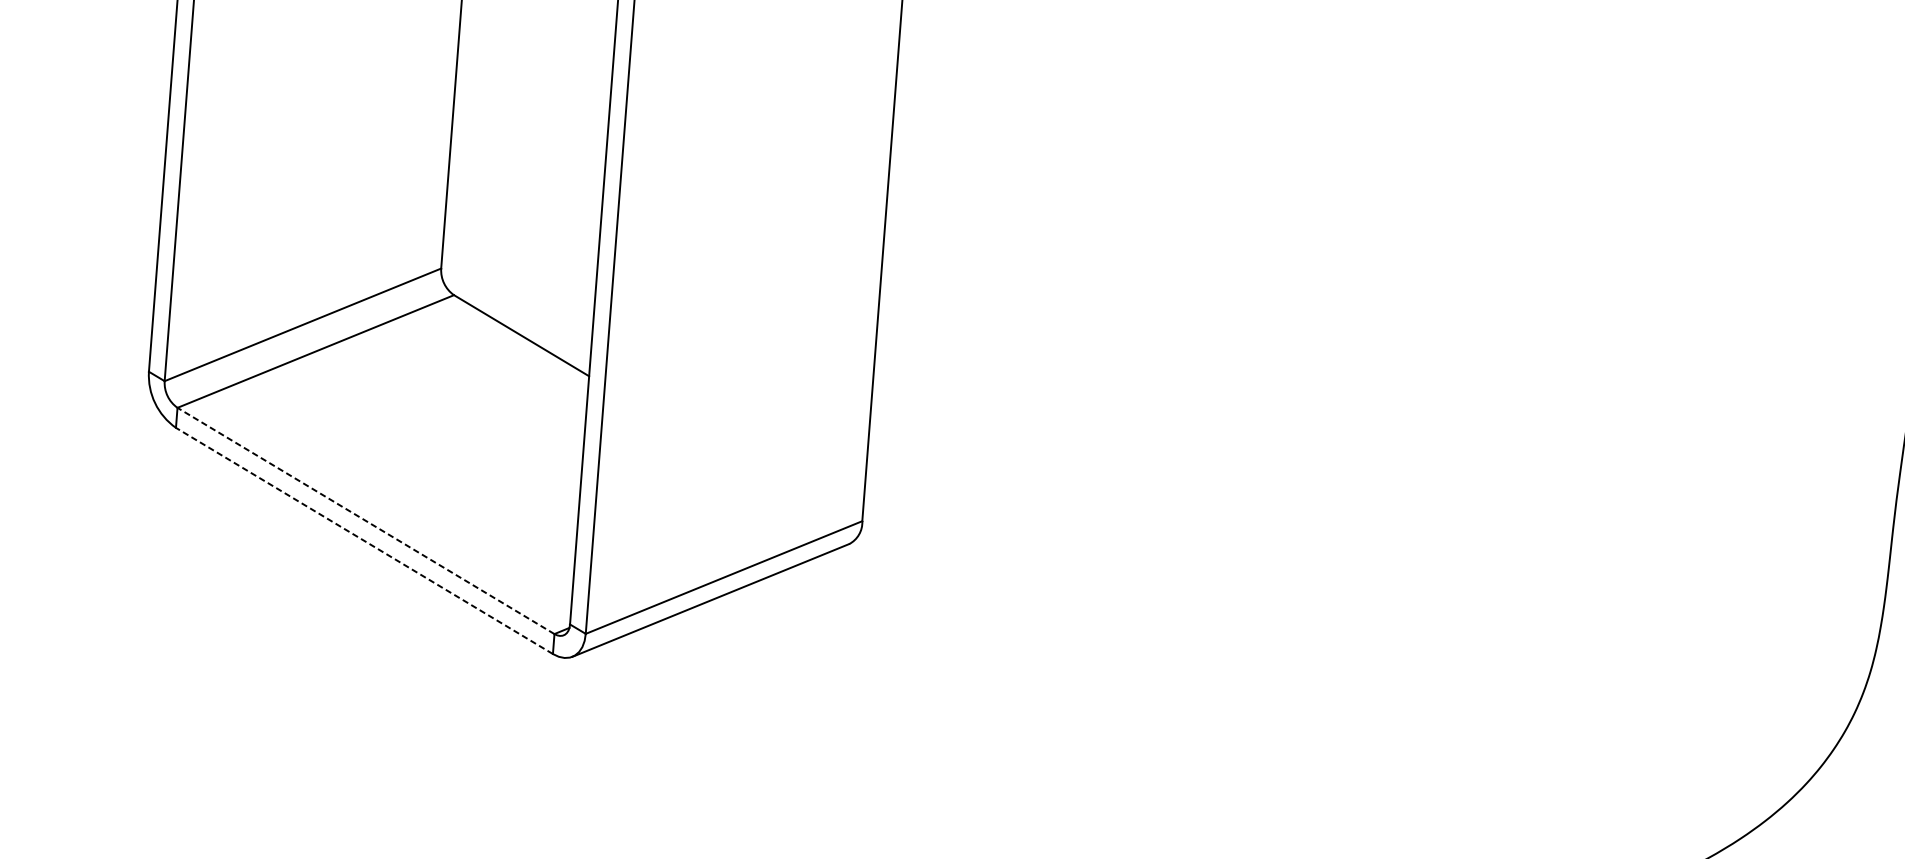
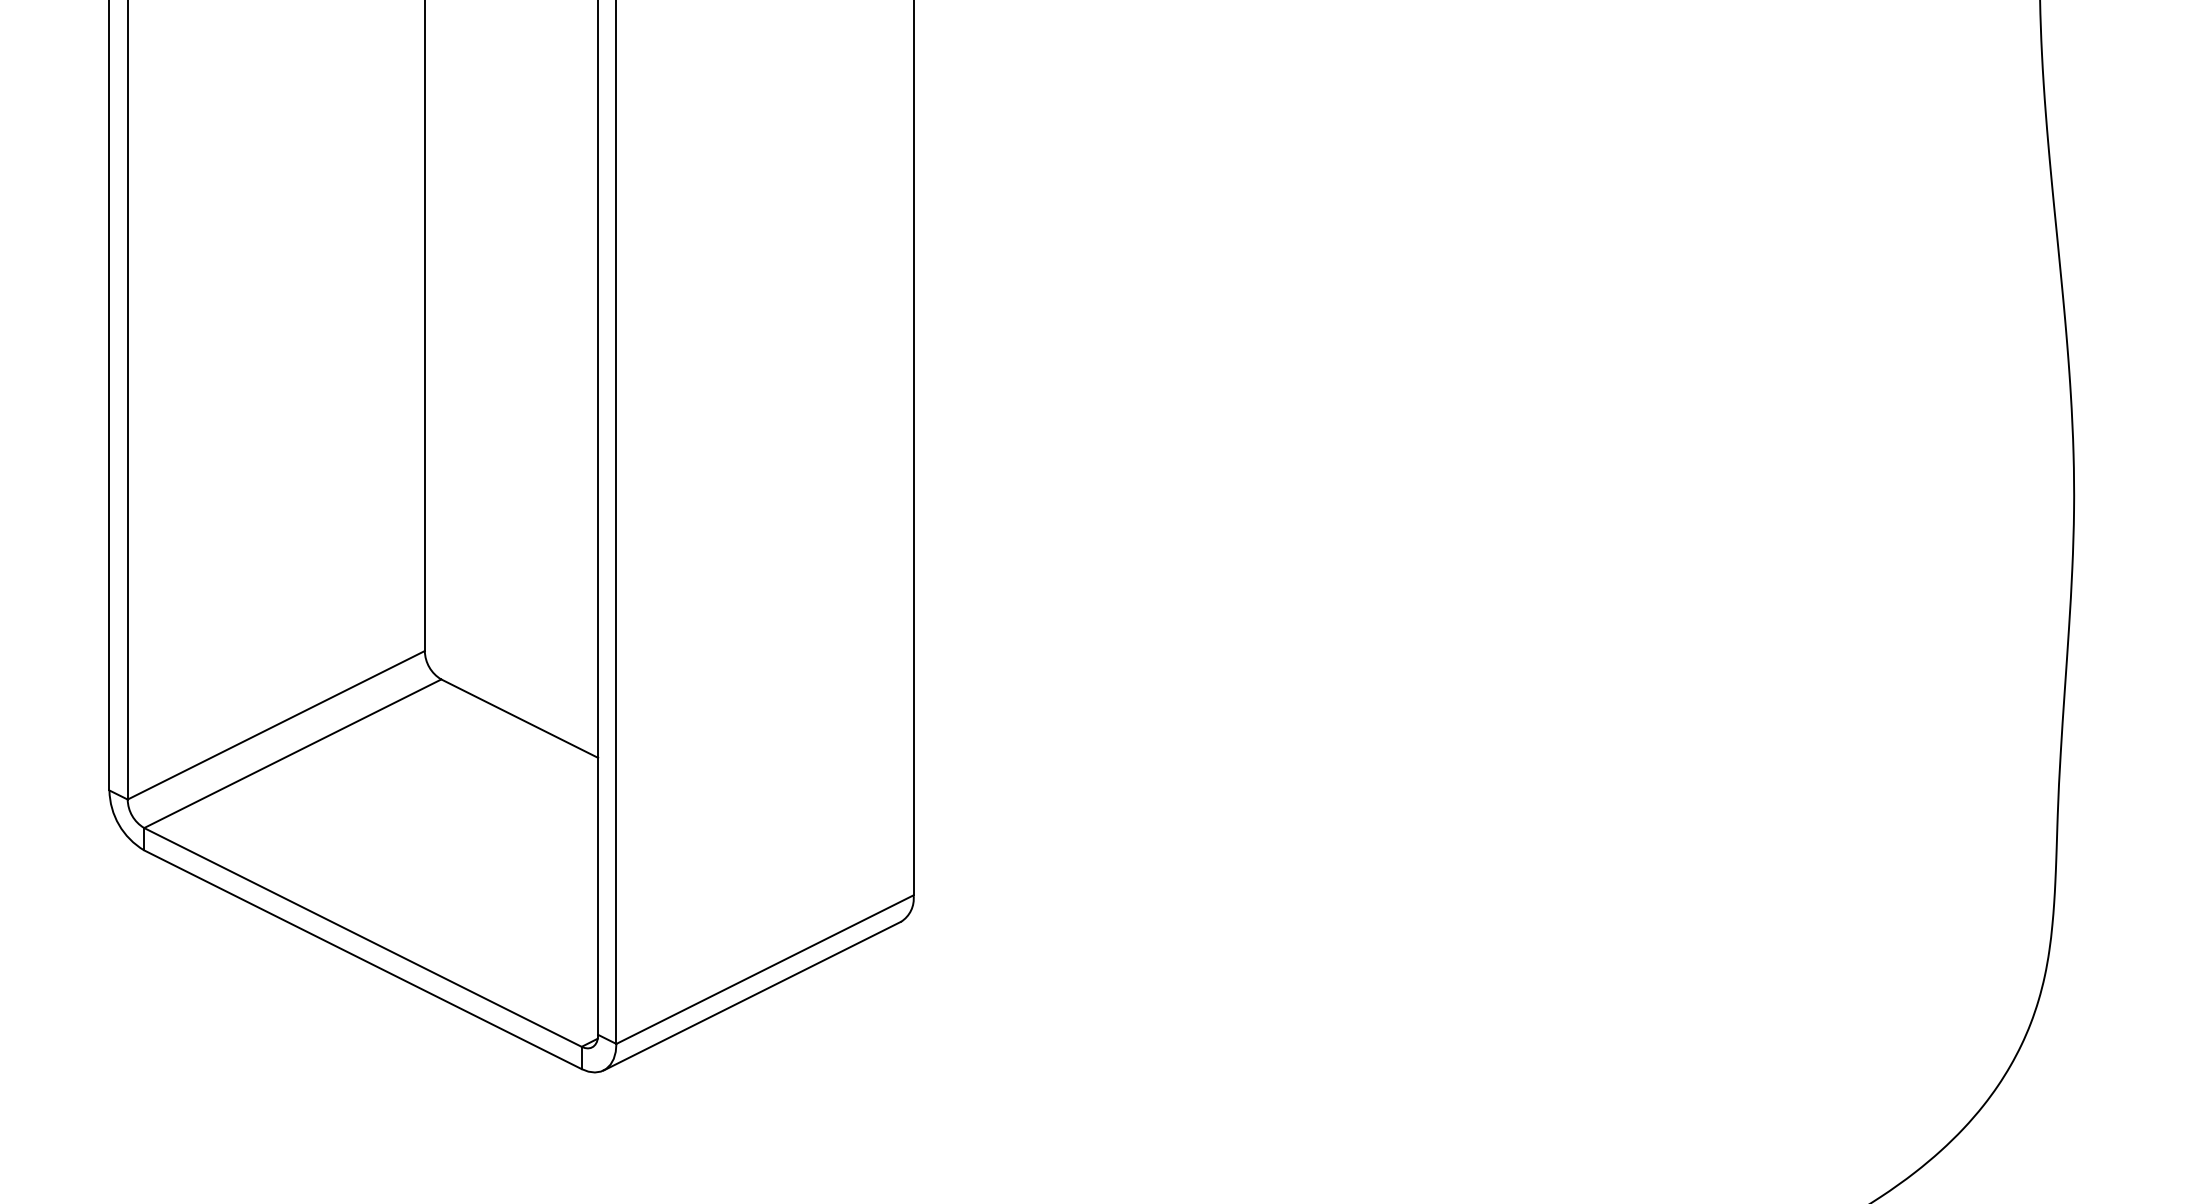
line: (365, 520) -> (362, 937), dashed -> solid
line: (364, 540) -> (362, 959), dashed -> solid

